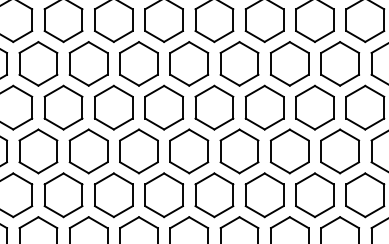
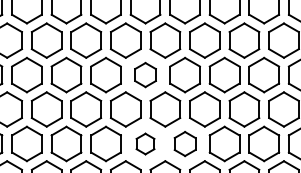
part: (163, 107) -> (145, 74), size x0.7
part: (163, 195) -> (145, 144), size x0.6
part: (214, 195) -> (185, 144), size x0.7

